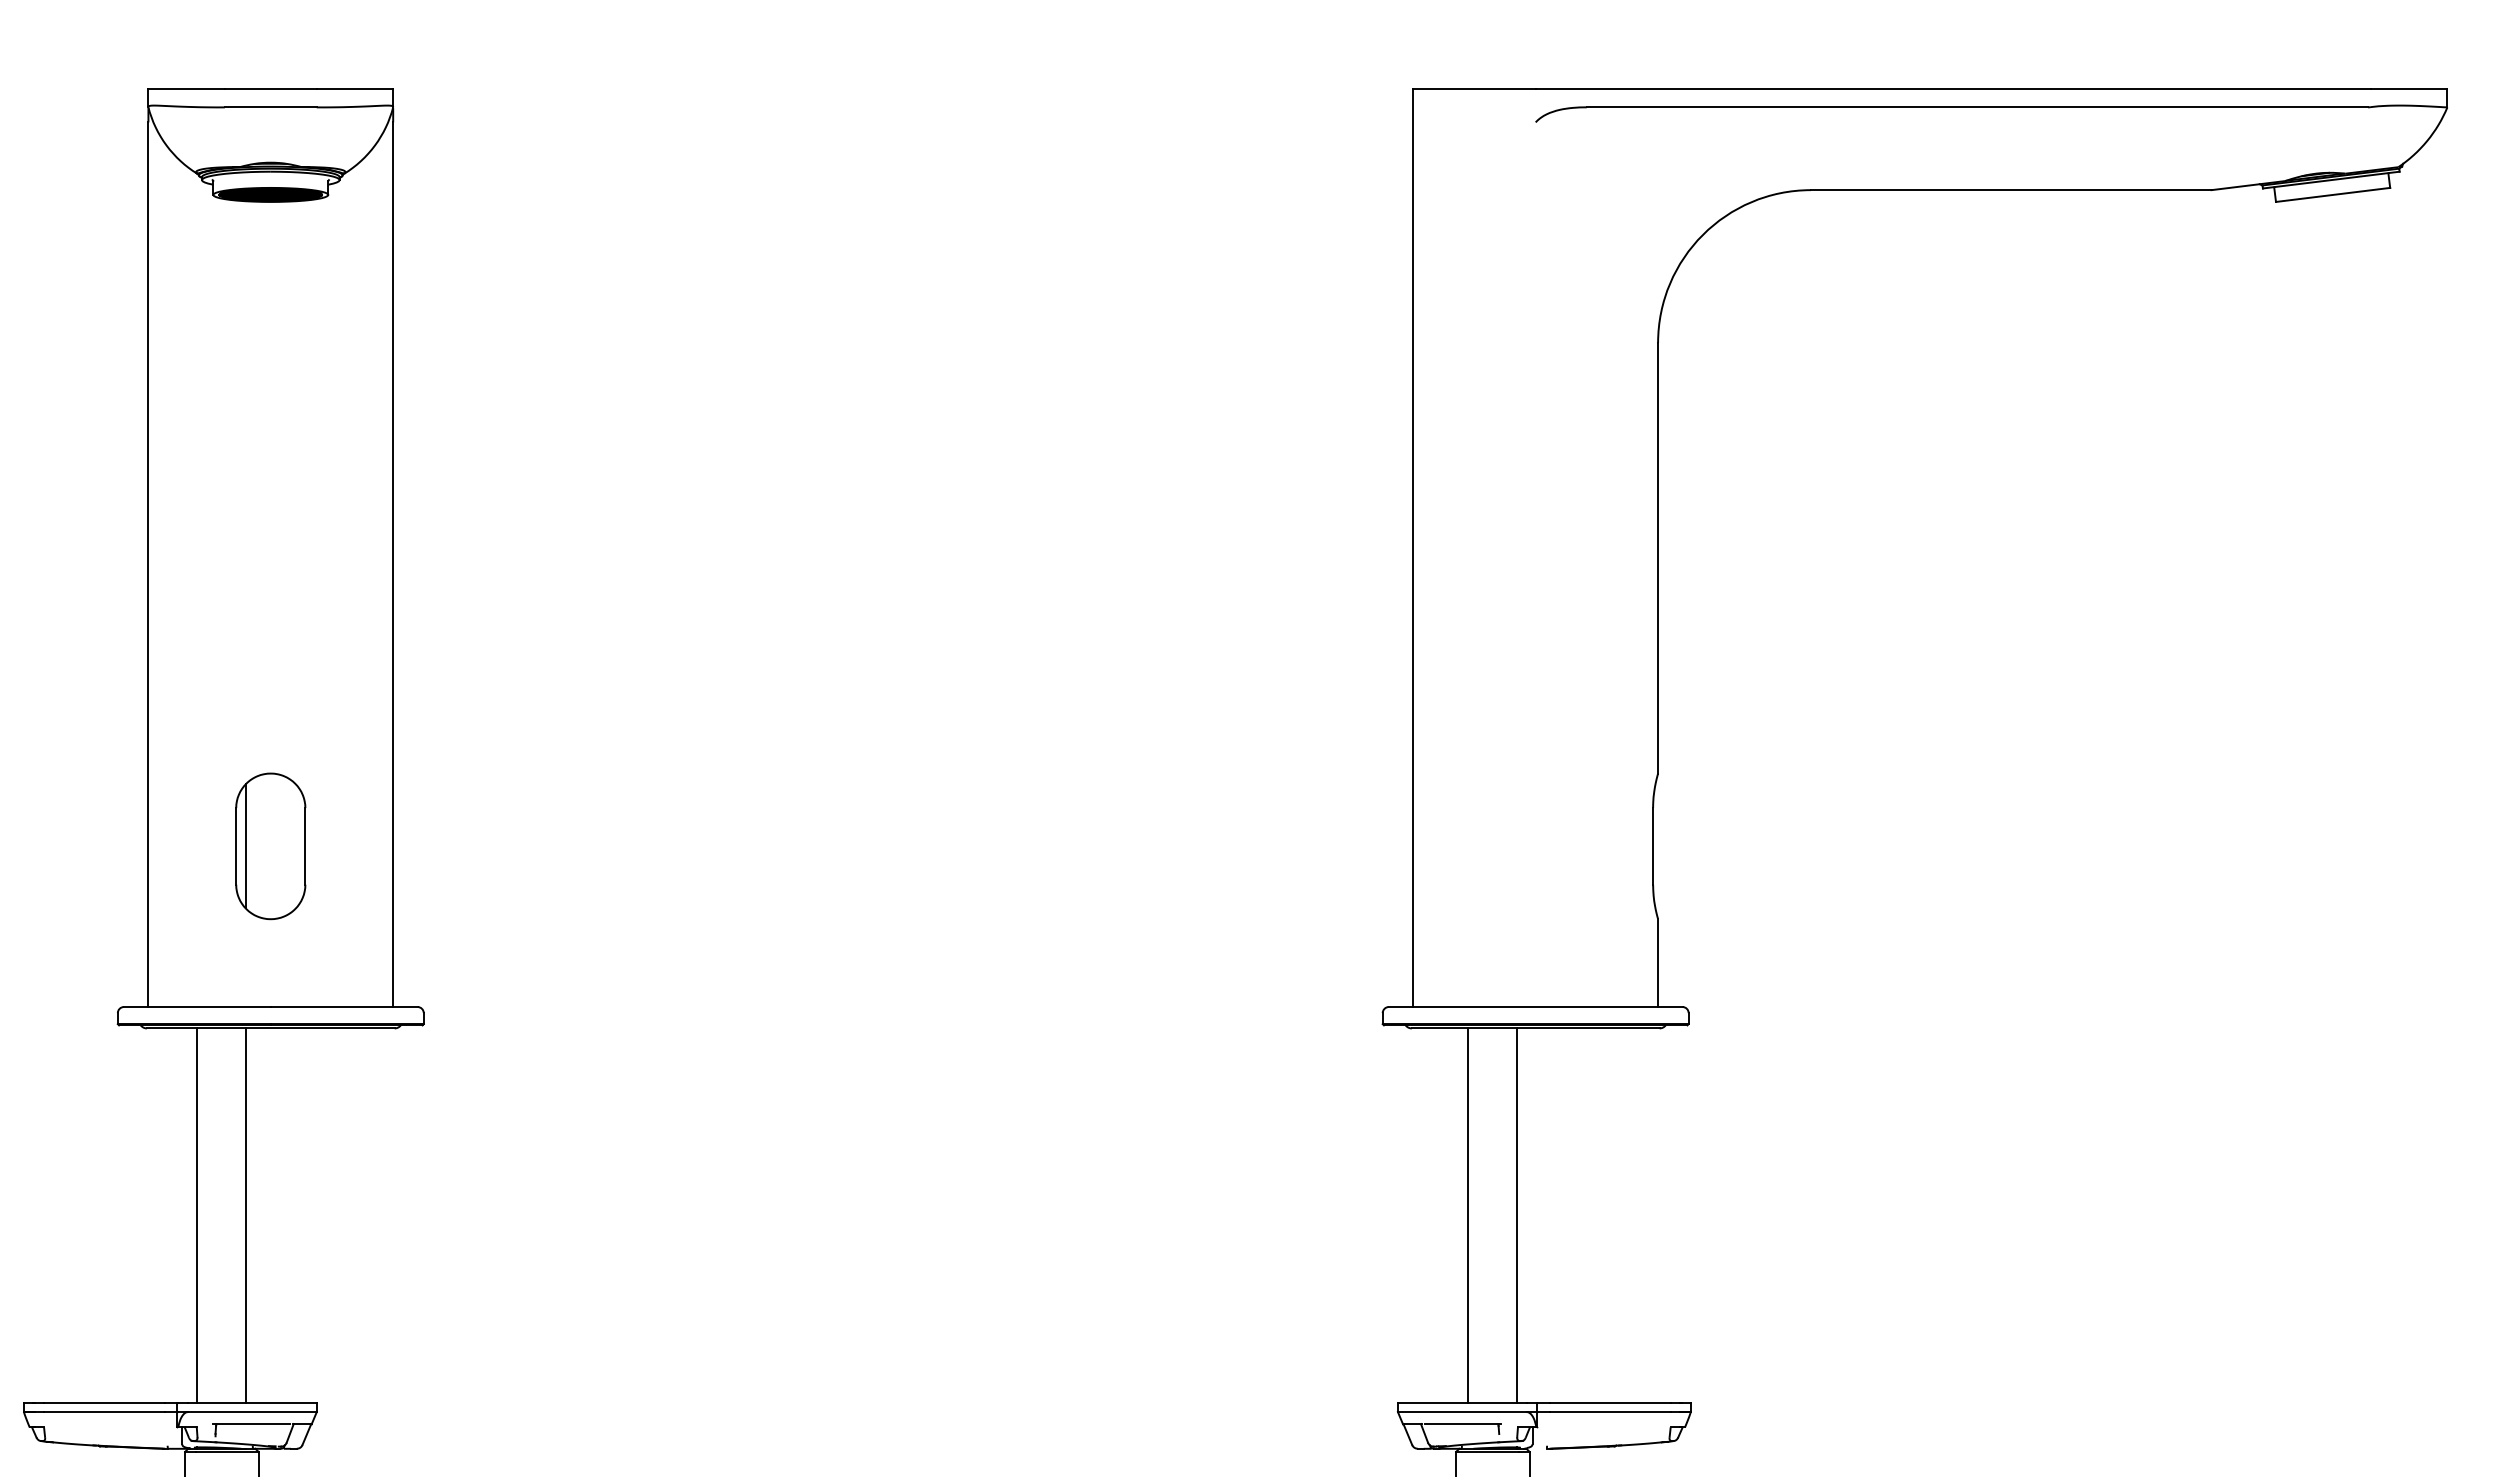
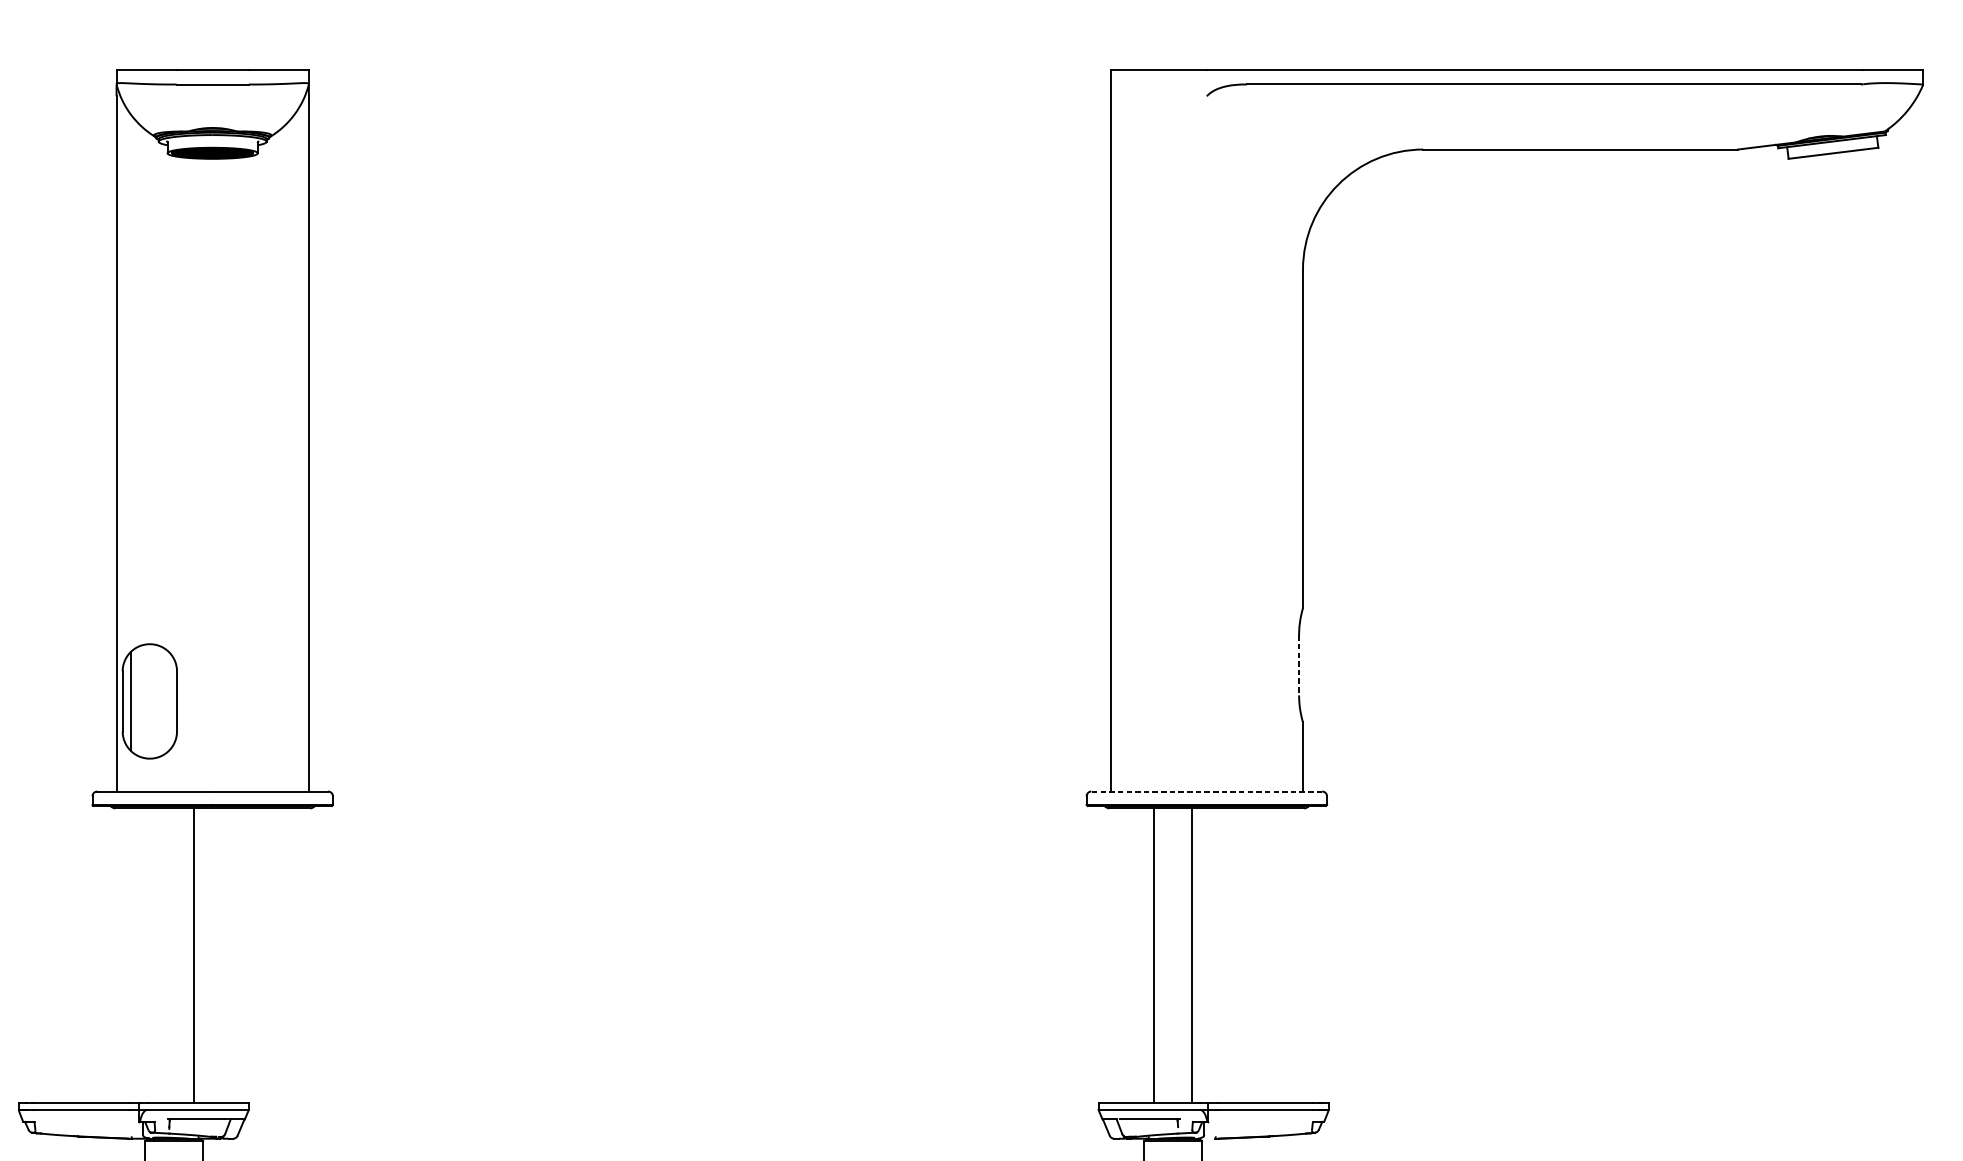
part: (270, 846) -> (149, 701), moved
line: (1653, 846) -> (1299, 665), solid -> dashed
line: (1535, 1007) -> (1206, 791), solid -> dashed
line: (197, 1215) -> (155, 955), removed

